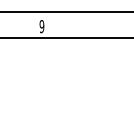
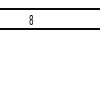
text: (40, 26) -> (30, 19), 9 -> 8

